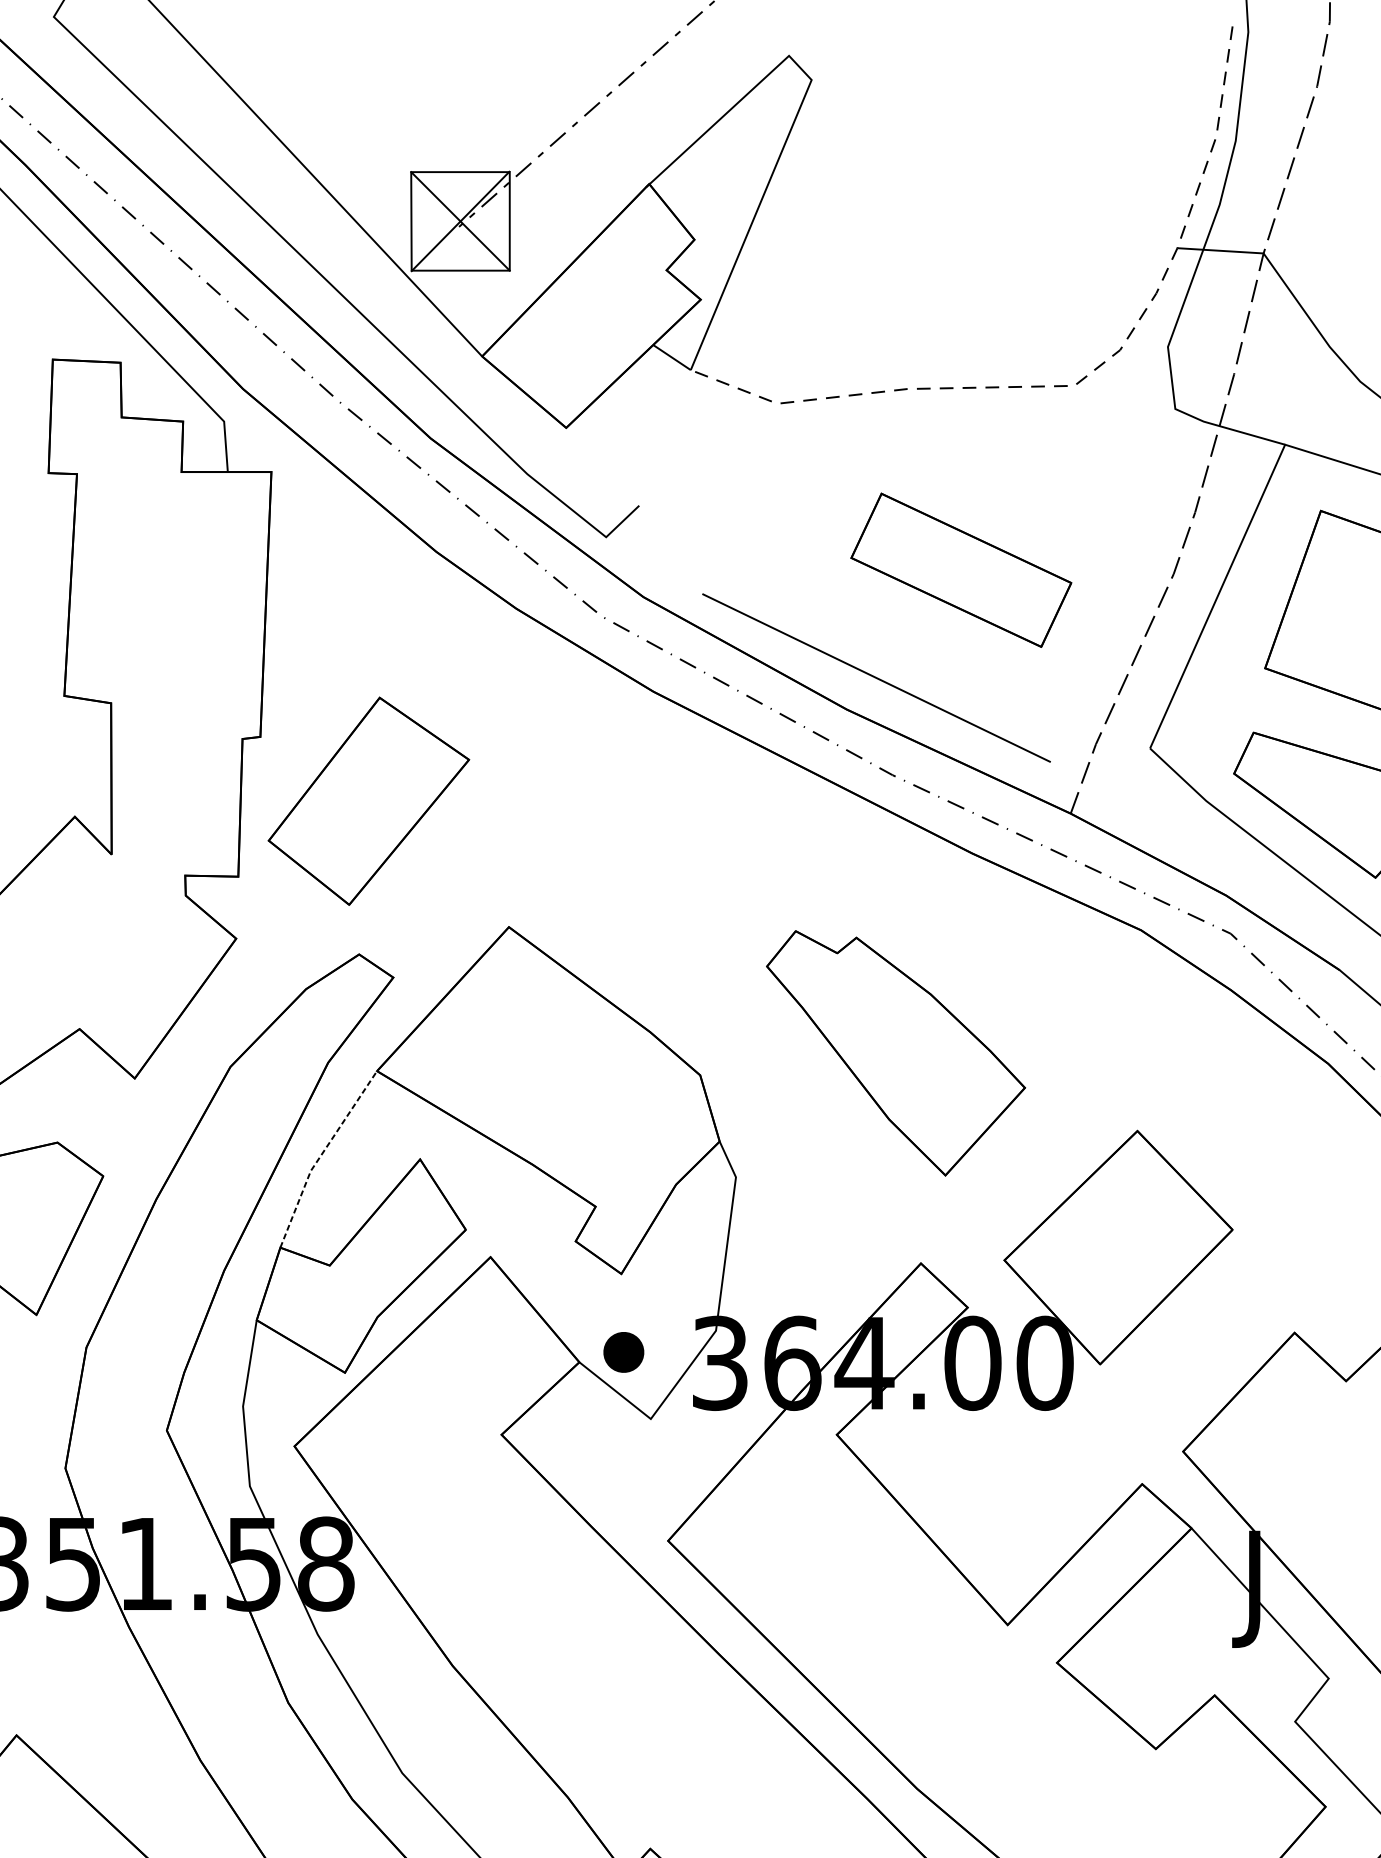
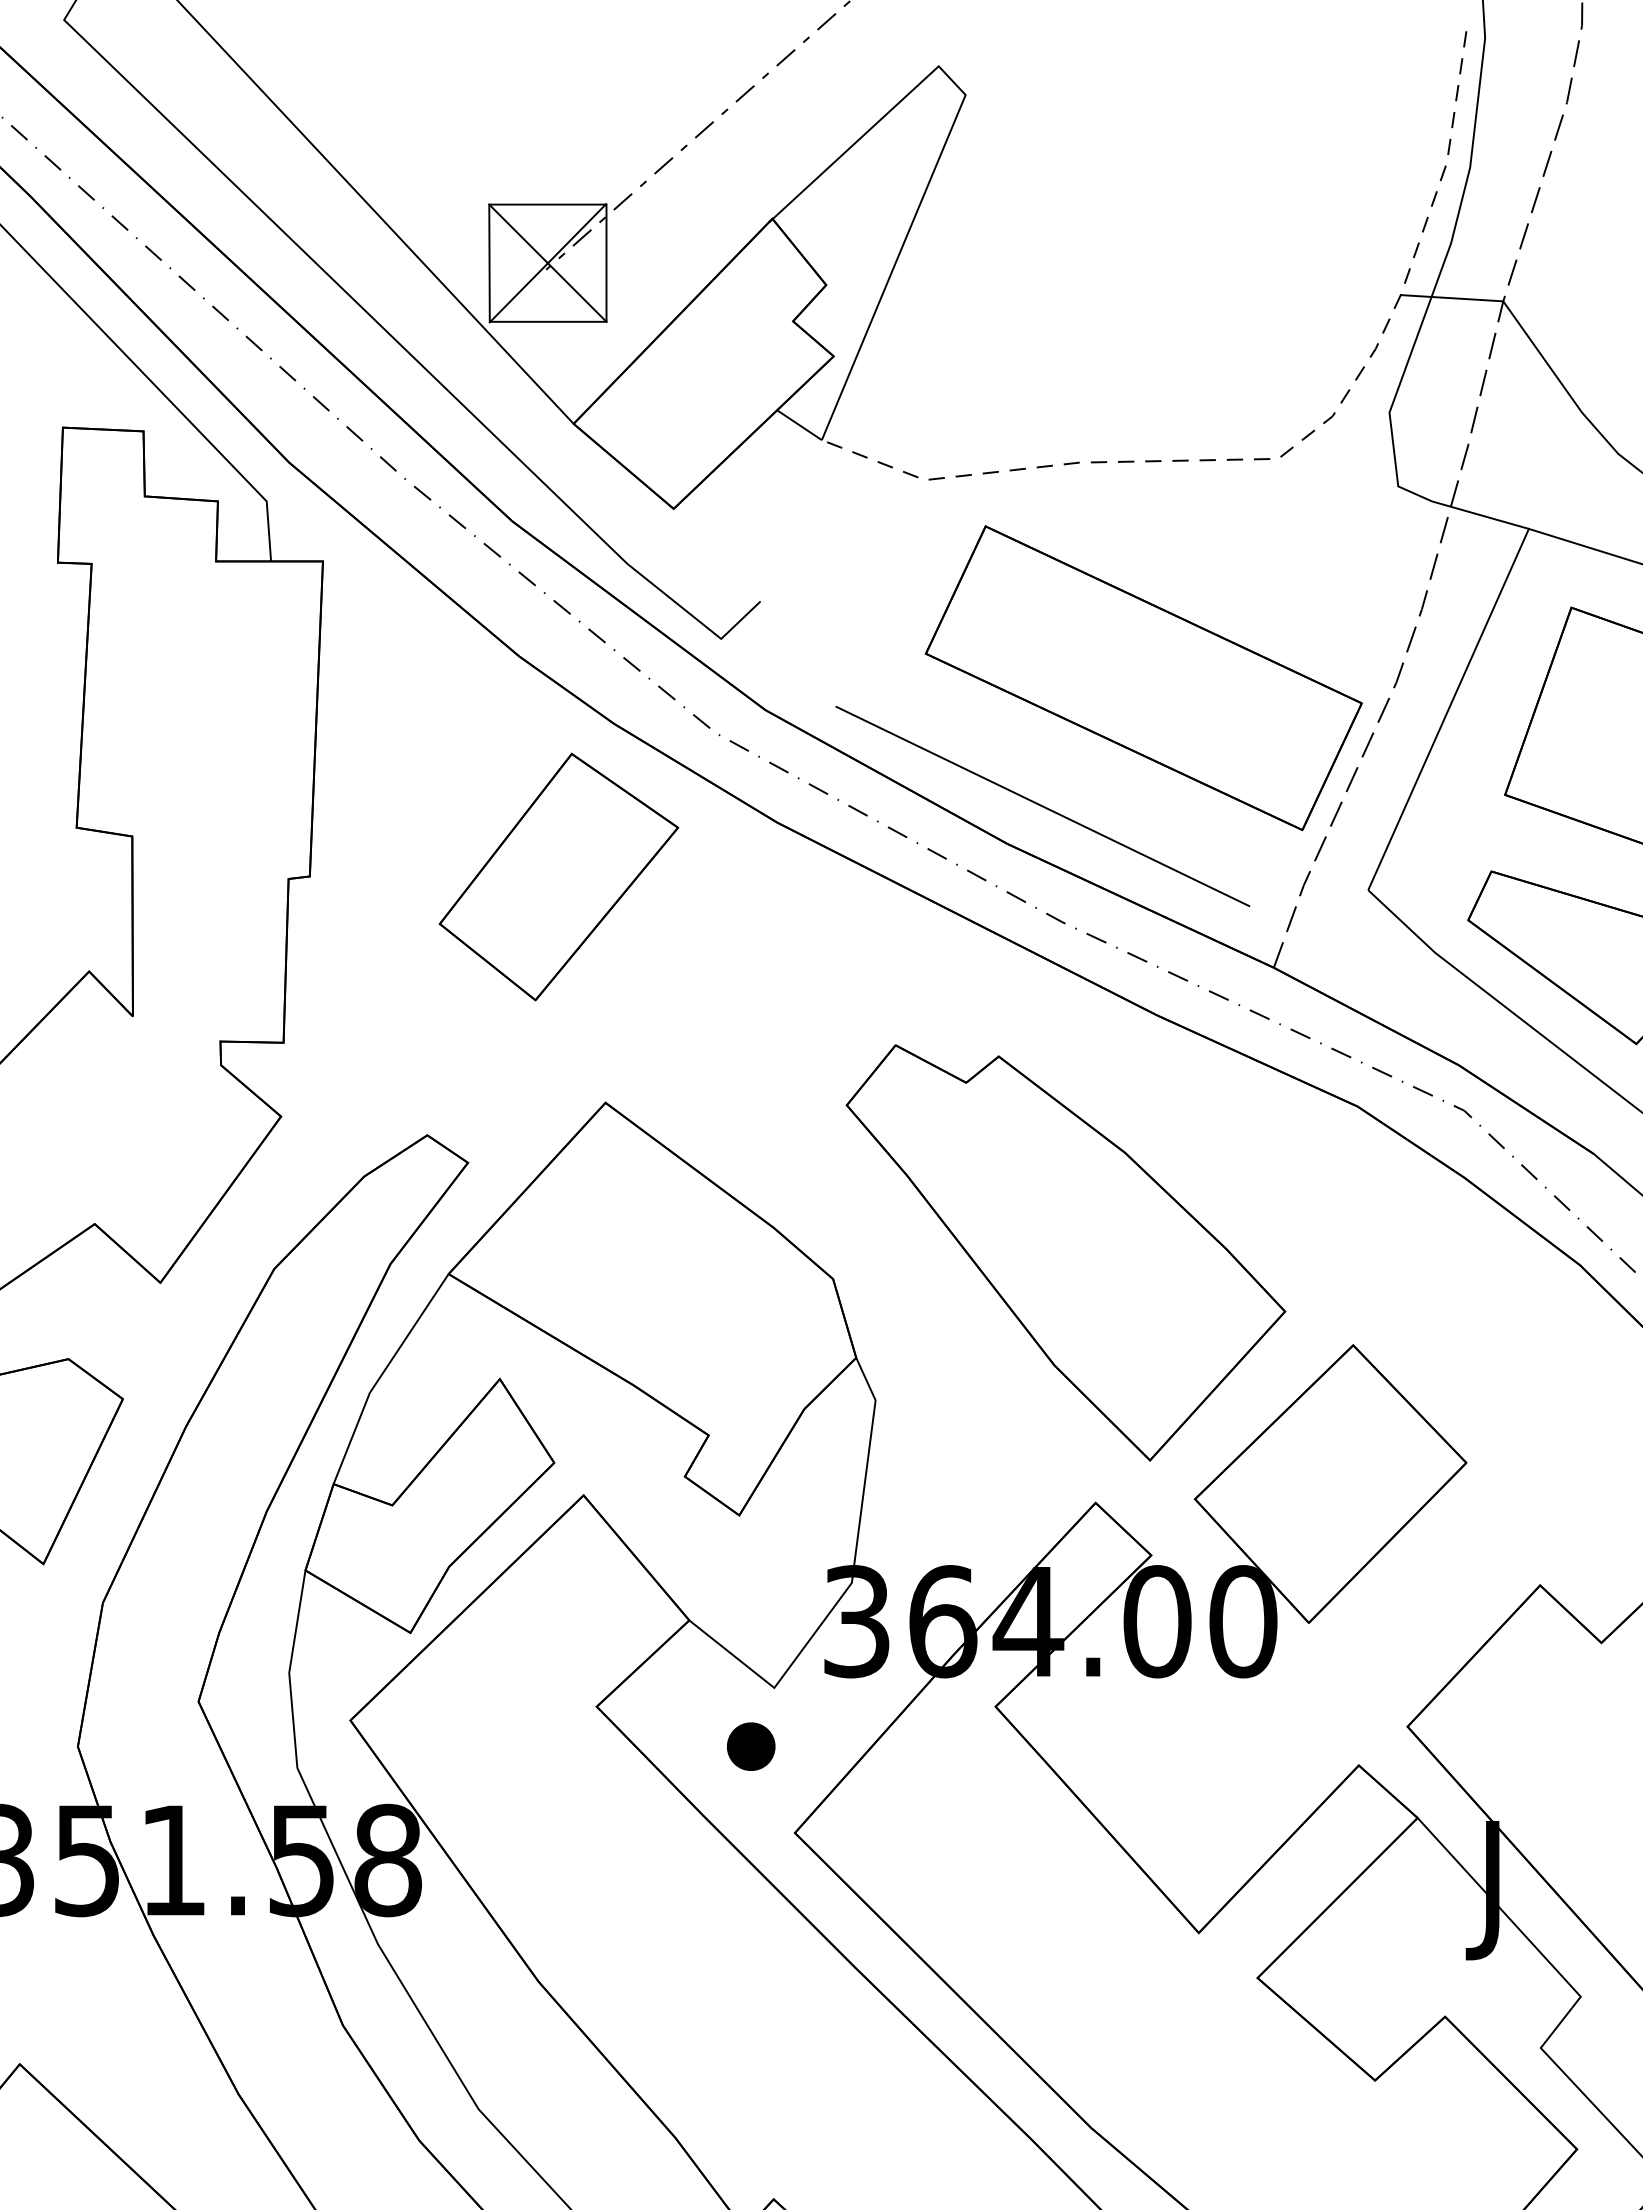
part: (961, 570) -> (1143, 678), size x1.67
part: (368, 800) -> (558, 876), moved
part: (895, 1052) -> (1065, 1252), size x1.43
line: (320, 1155) -> (381, 1374), dashed -> solid
part: (624, 1352) -> (751, 1746), moved

